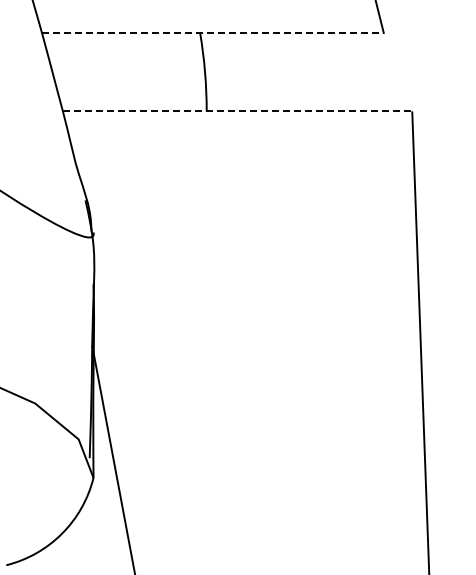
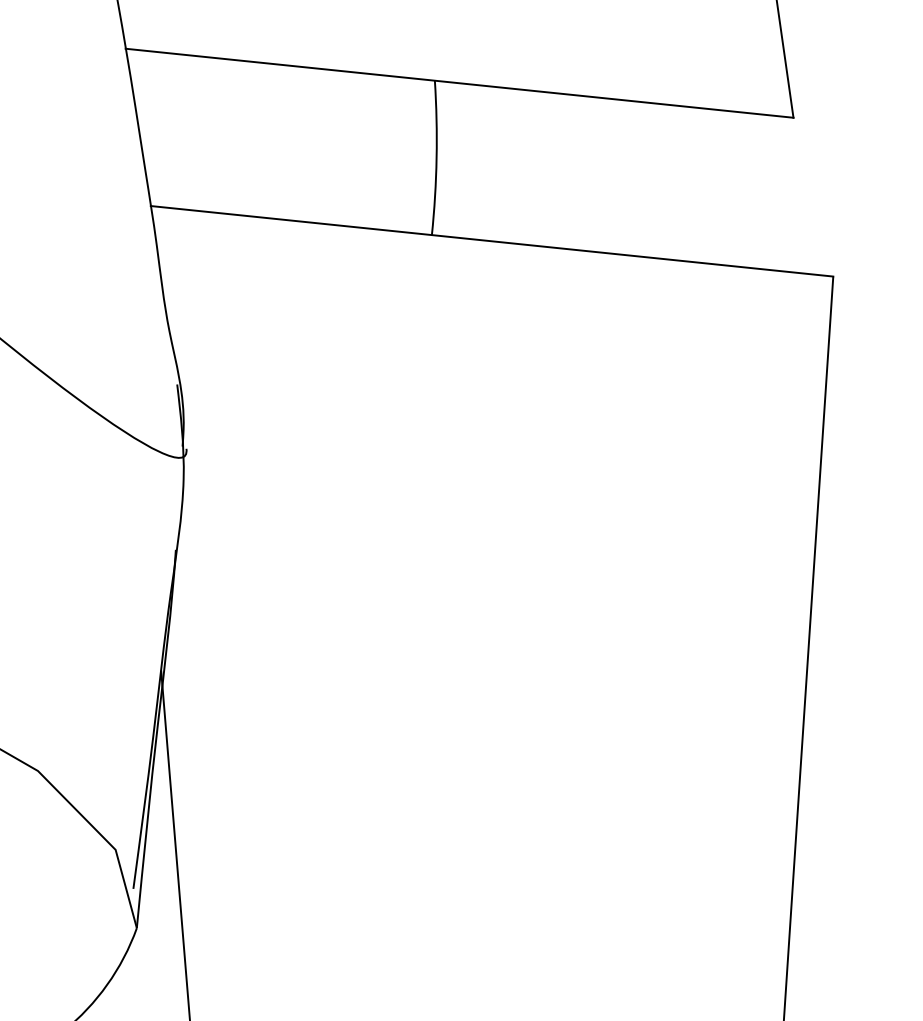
line: (212, 32) -> (459, 82), dashed -> solid
line: (237, 111) -> (491, 241), dashed -> solid

